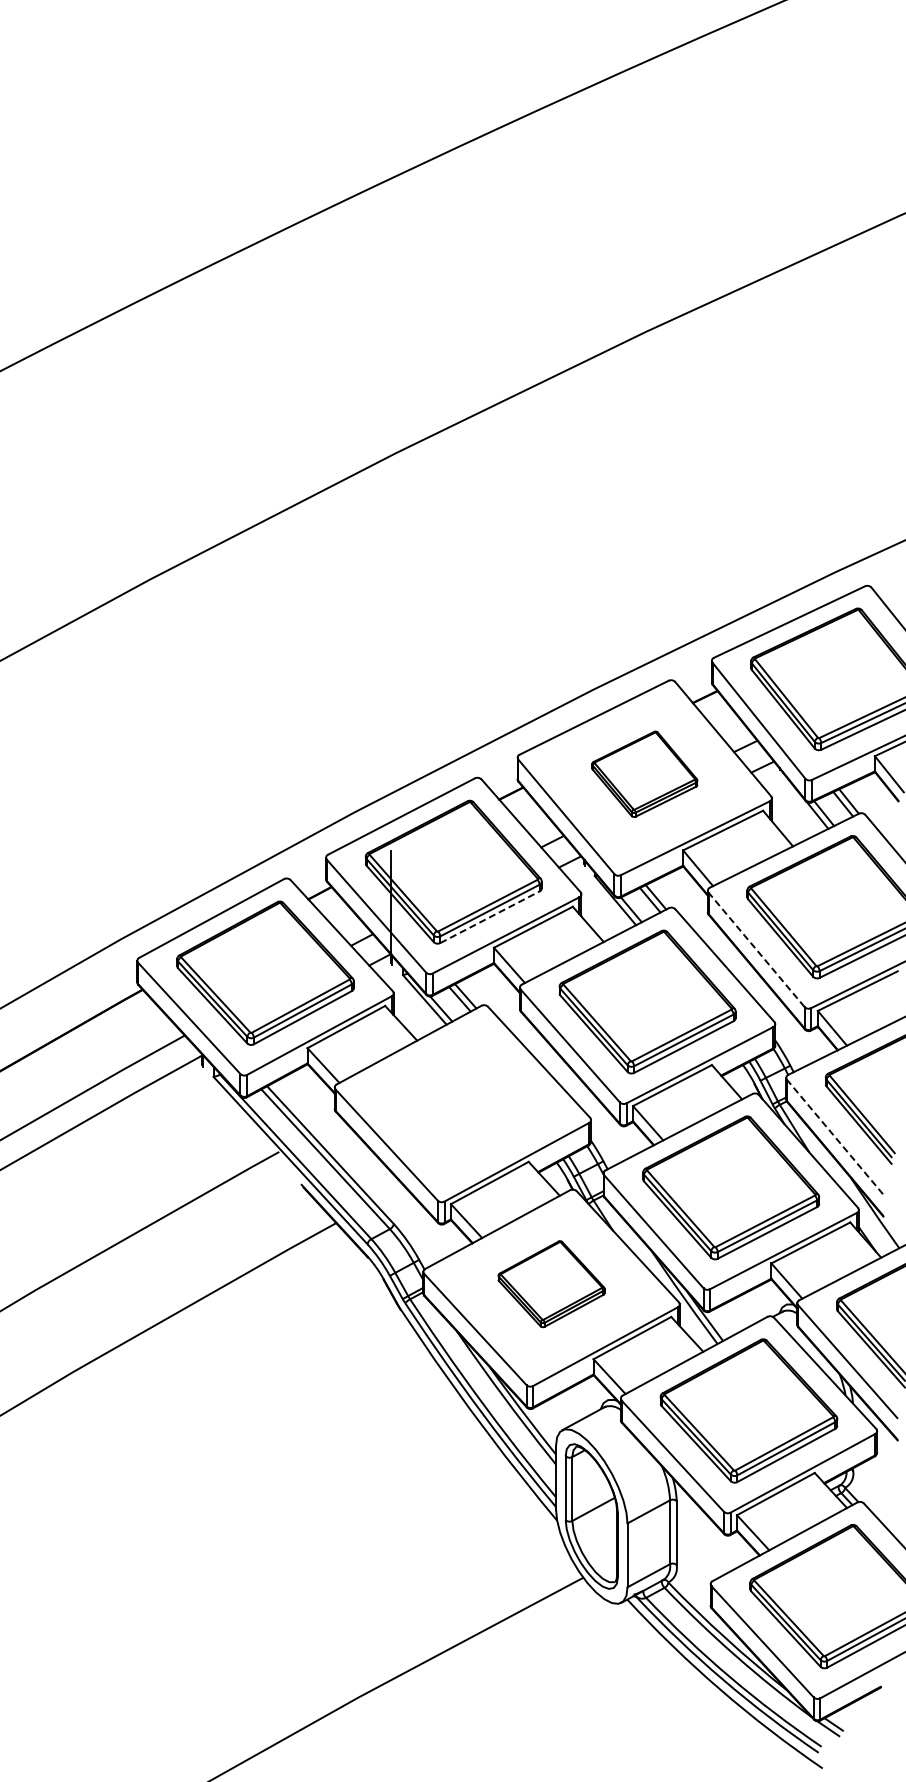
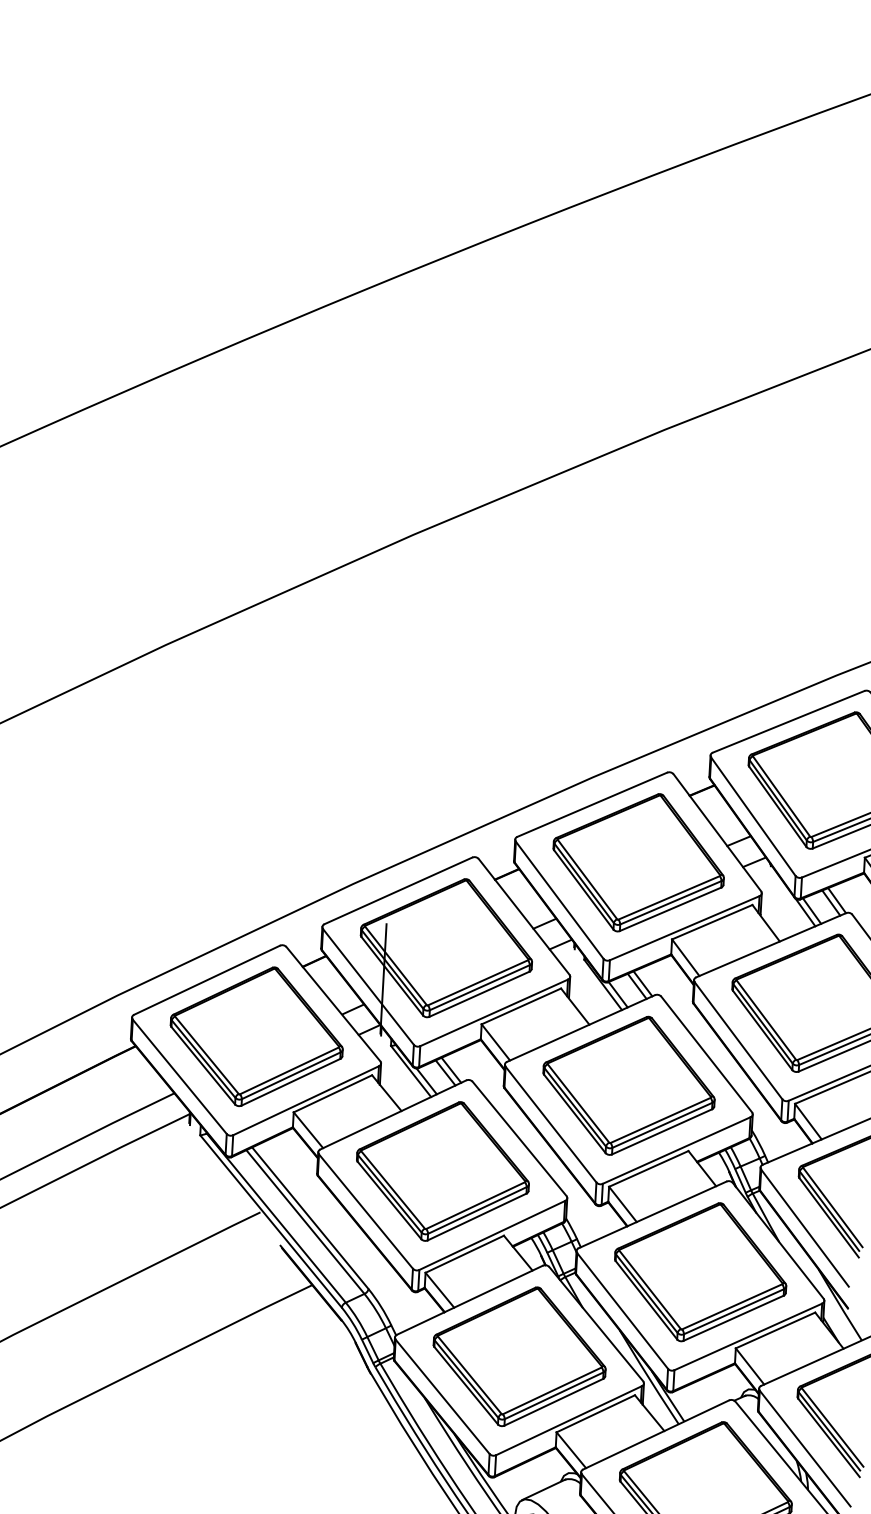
part: (644, 774) -> (638, 863), size x1.67
line: (490, 917) -> (479, 994), dashed -> solid
line: (756, 949) -> (738, 1040), dashed -> solid
part: (462, 1099) -> (442, 1171), added
line: (835, 1137) -> (805, 1228), dashed -> solid
part: (551, 1283) -> (519, 1355), size x1.67

